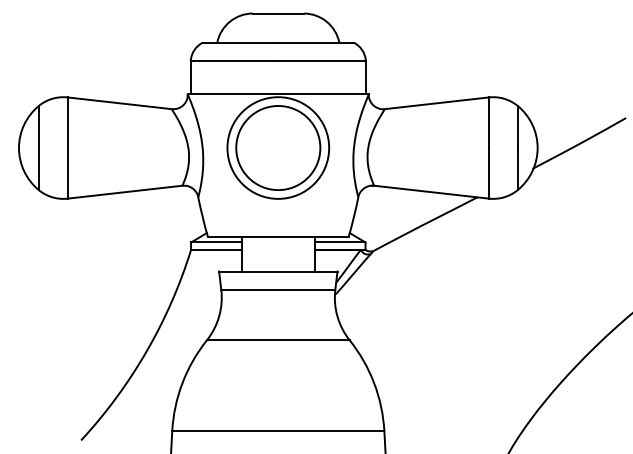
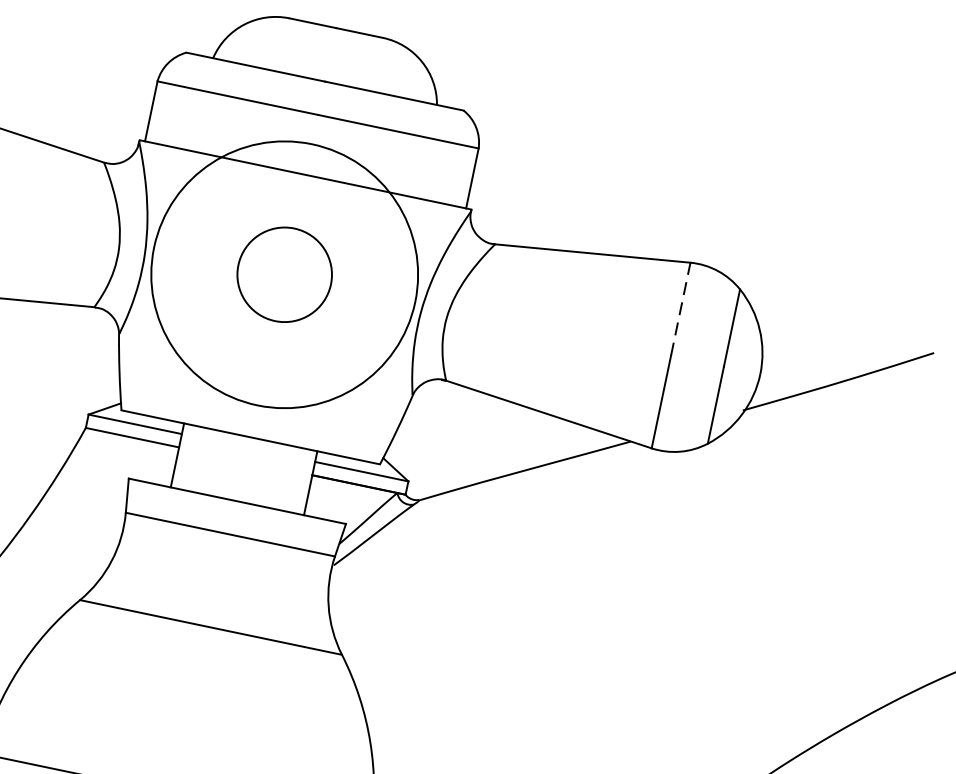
line: (488, 122) -> (679, 308), solid -> dashed
circle: (278, 147) -> (285, 273), size x0.6
circle: (278, 147) -> (285, 273), size x1.4

